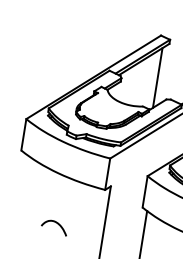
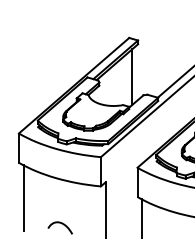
line: (20, 188) -> (23, 197), added

